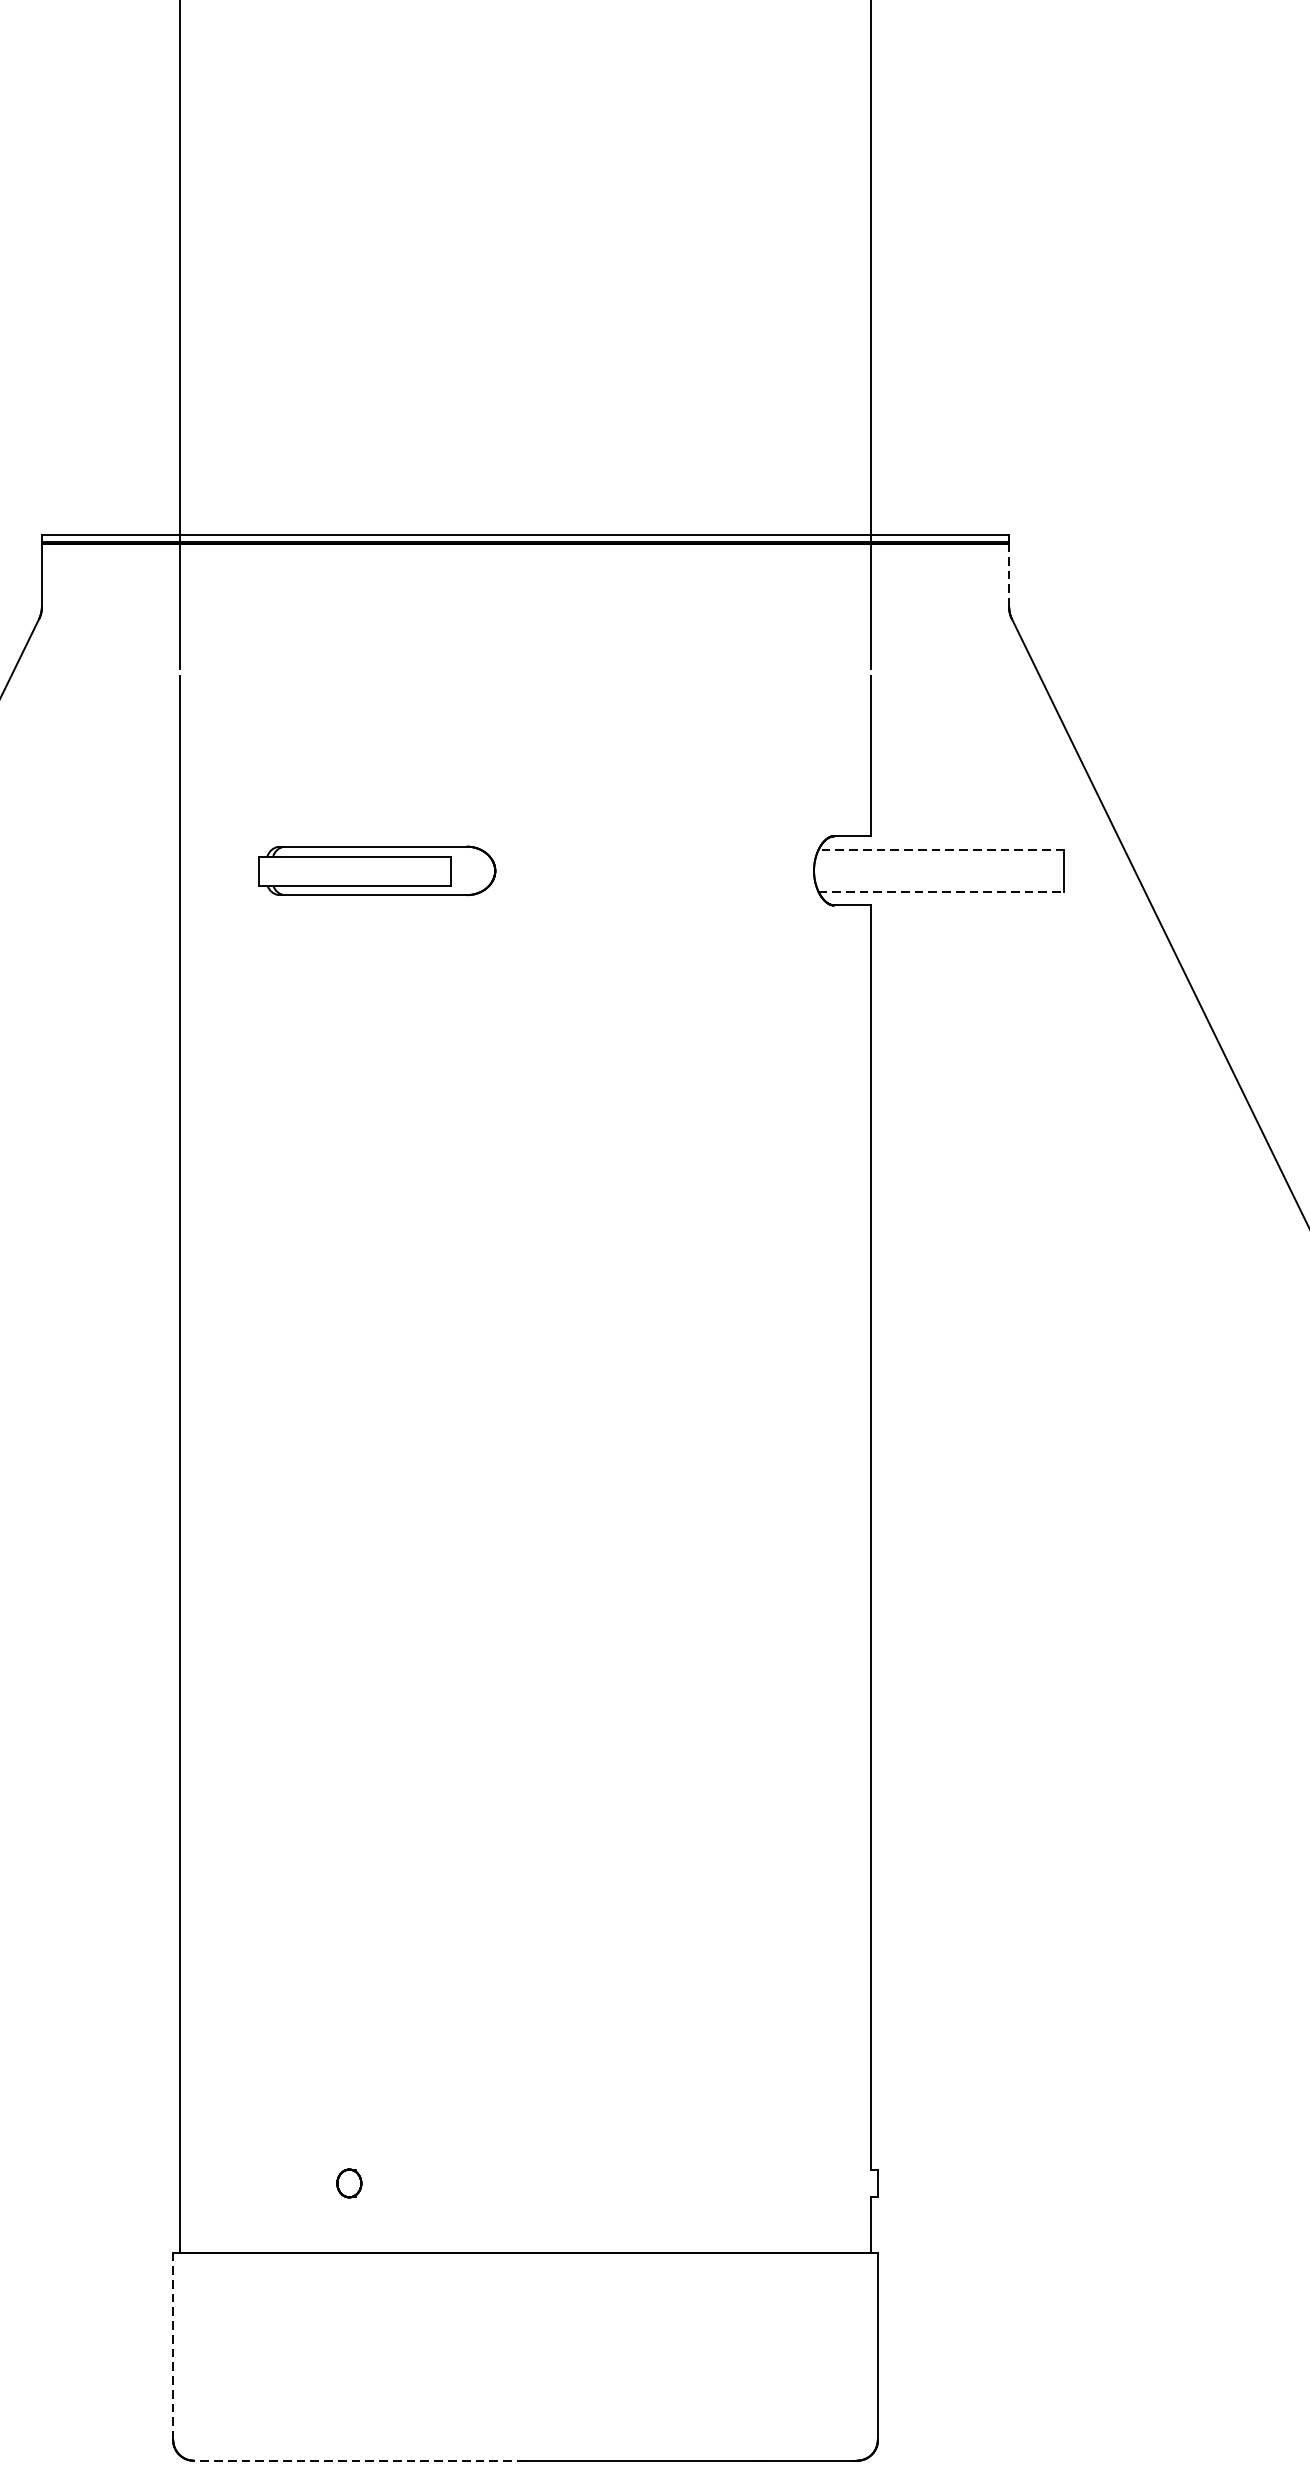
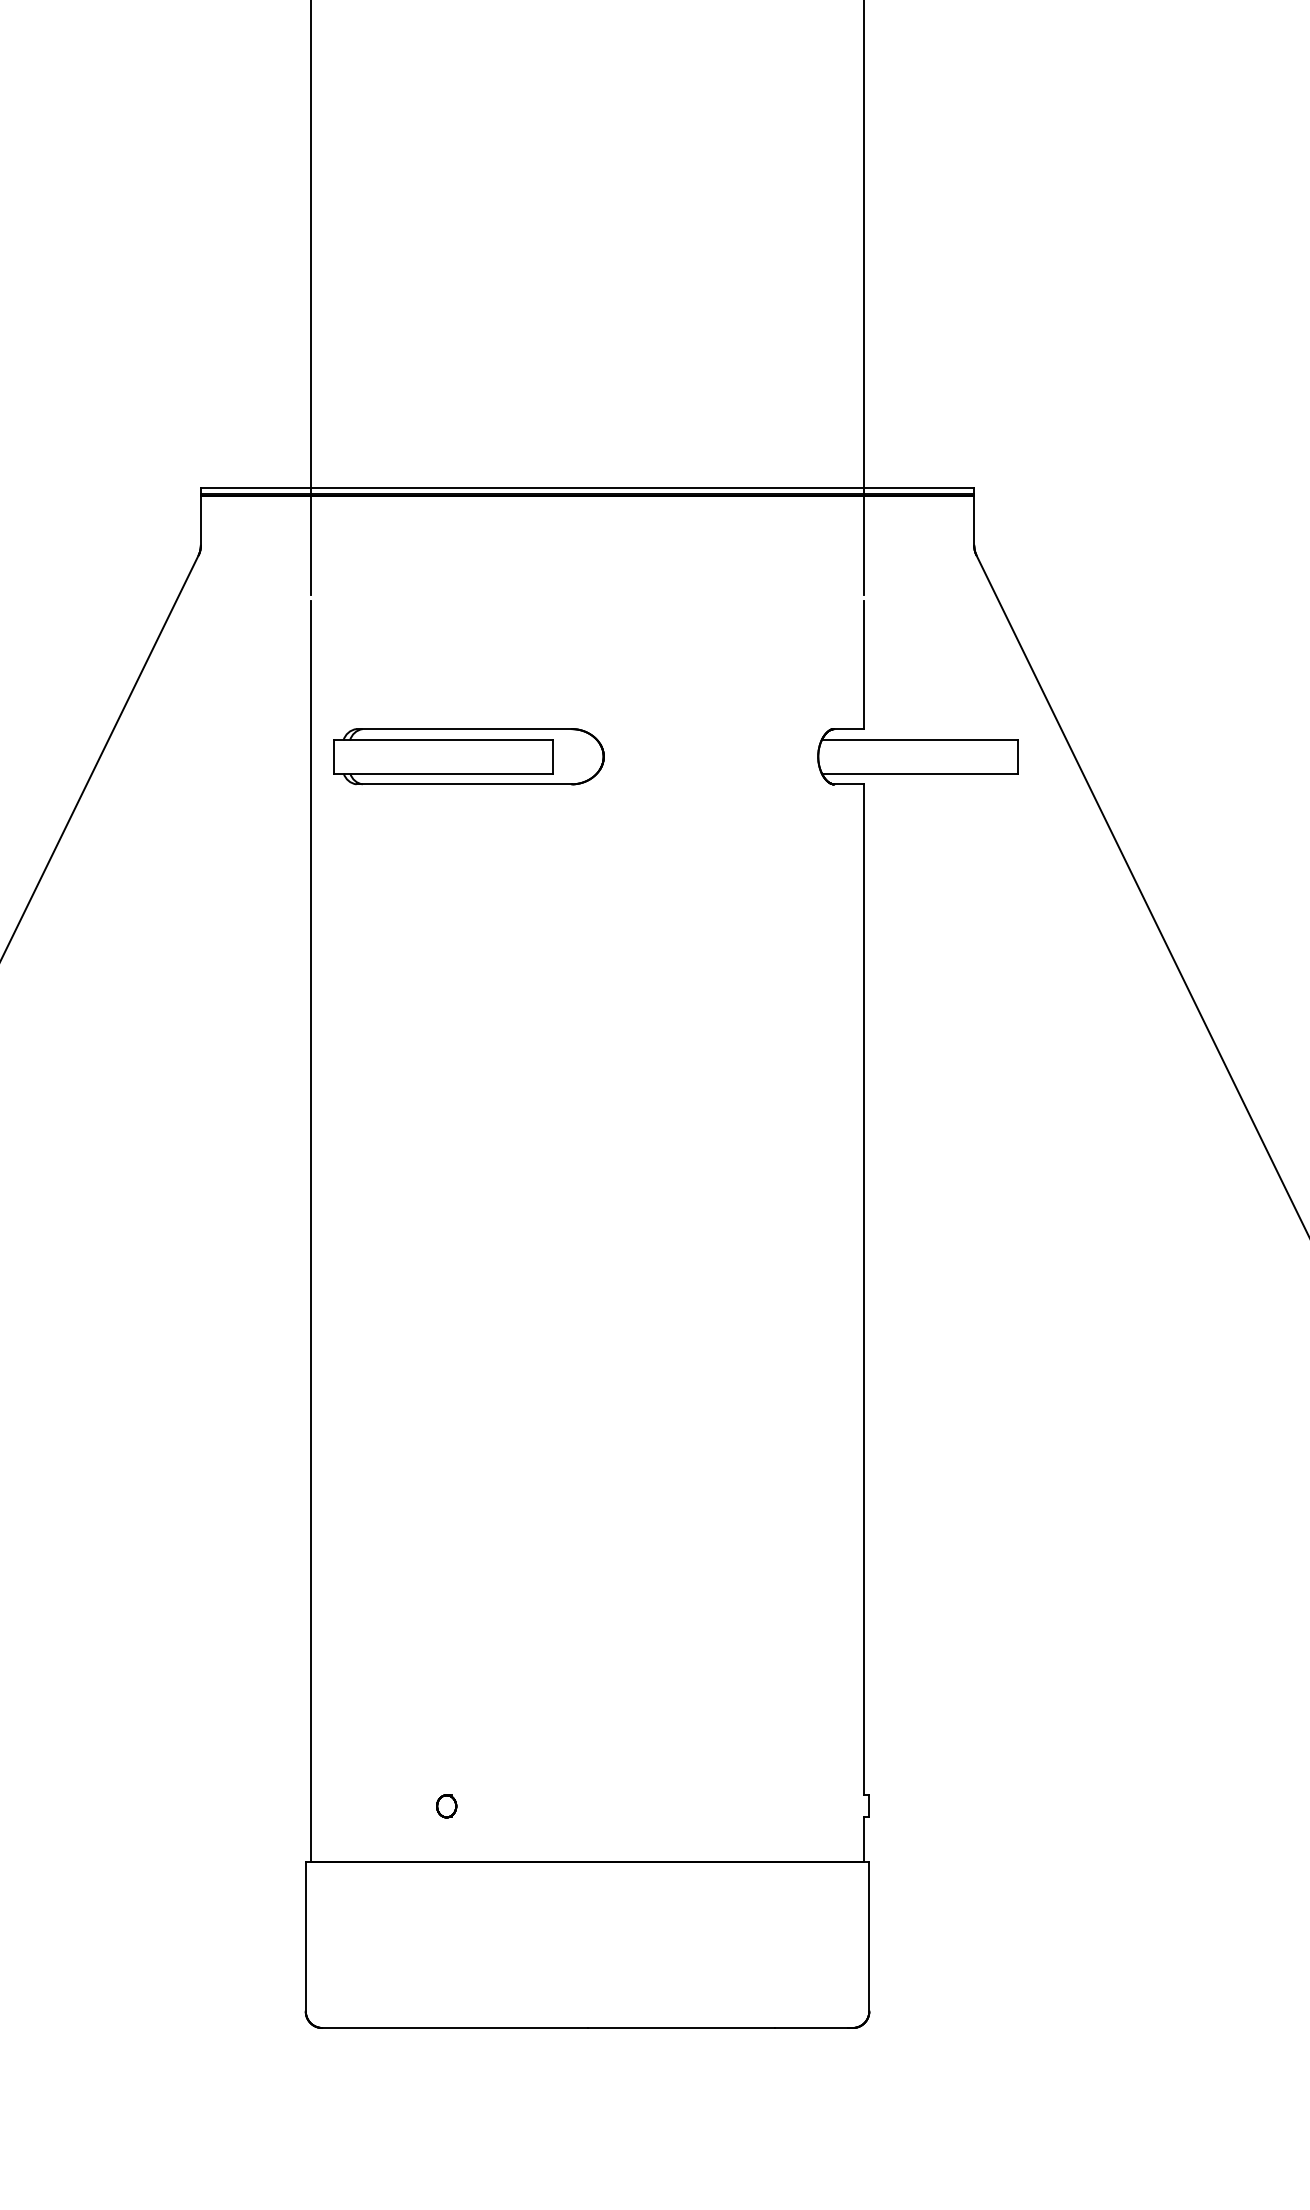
line: (1009, 575) -> (974, 520), dashed -> solid
line: (940, 850) -> (919, 740), dashed -> solid
part: (376, 870) -> (468, 756), size x1.43
line: (941, 891) -> (920, 773), dashed -> solid
line: (172, 2346) -> (305, 1936), dashed -> solid
line: (359, 2461) -> (454, 2028), dashed -> solid

